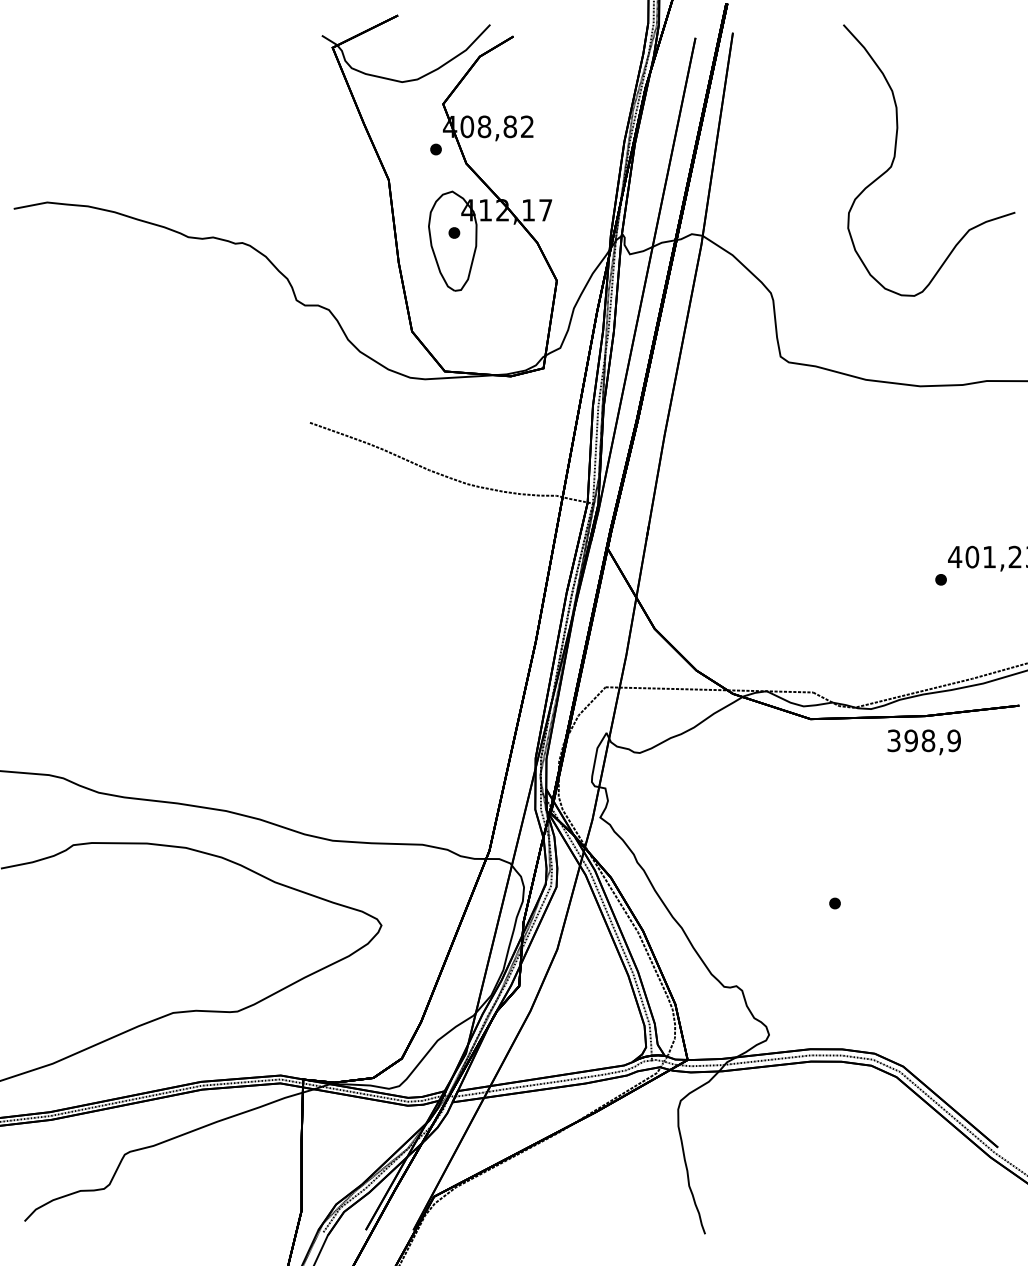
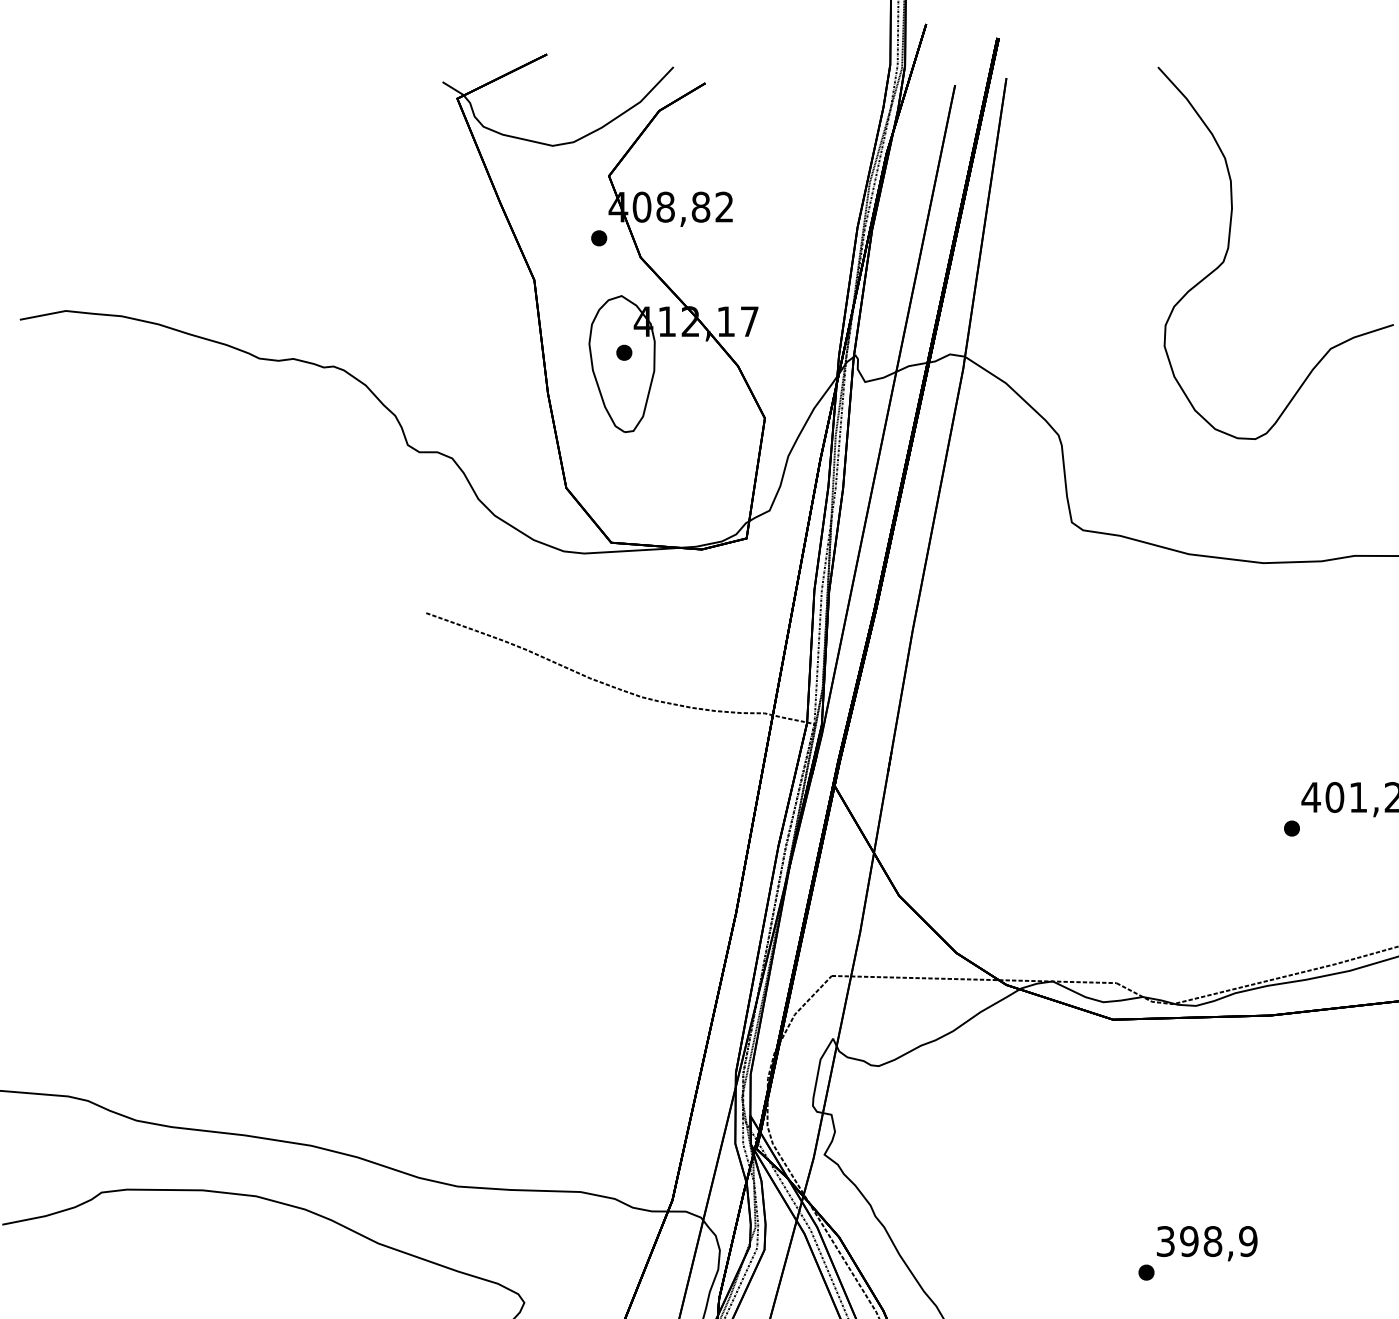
text: (923, 742) -> (1206, 1243), moved

